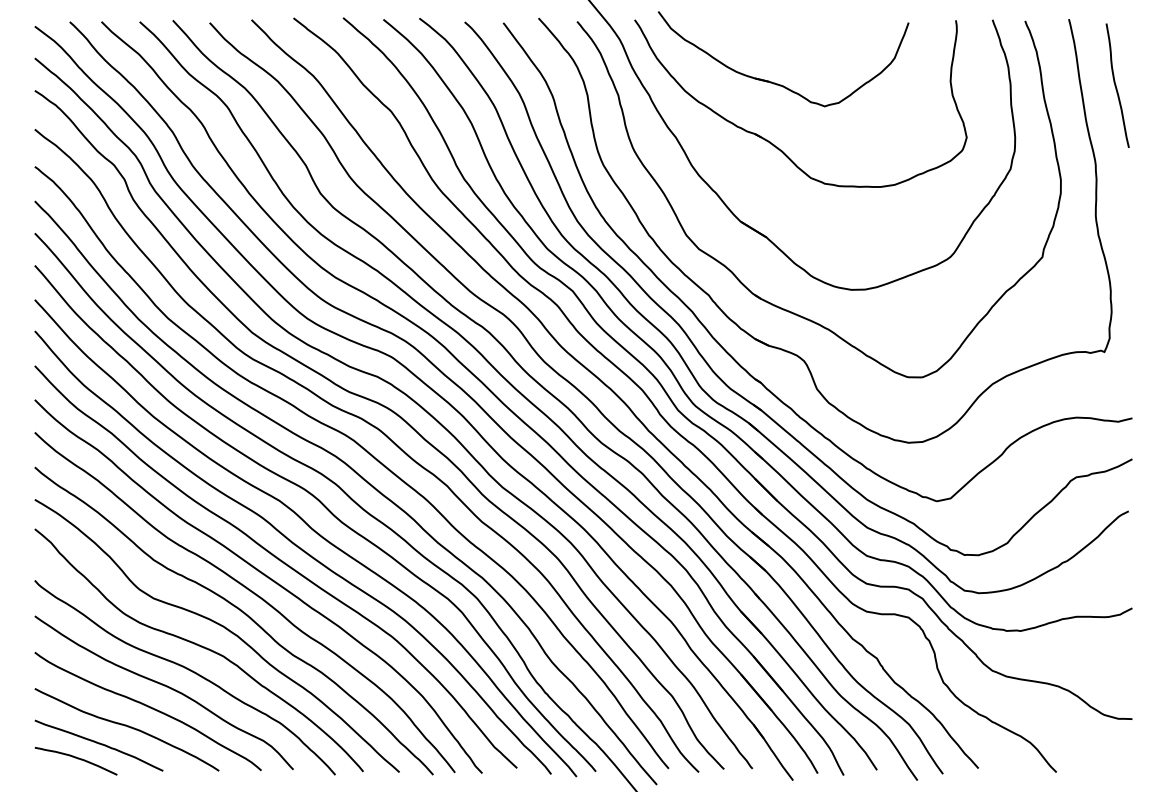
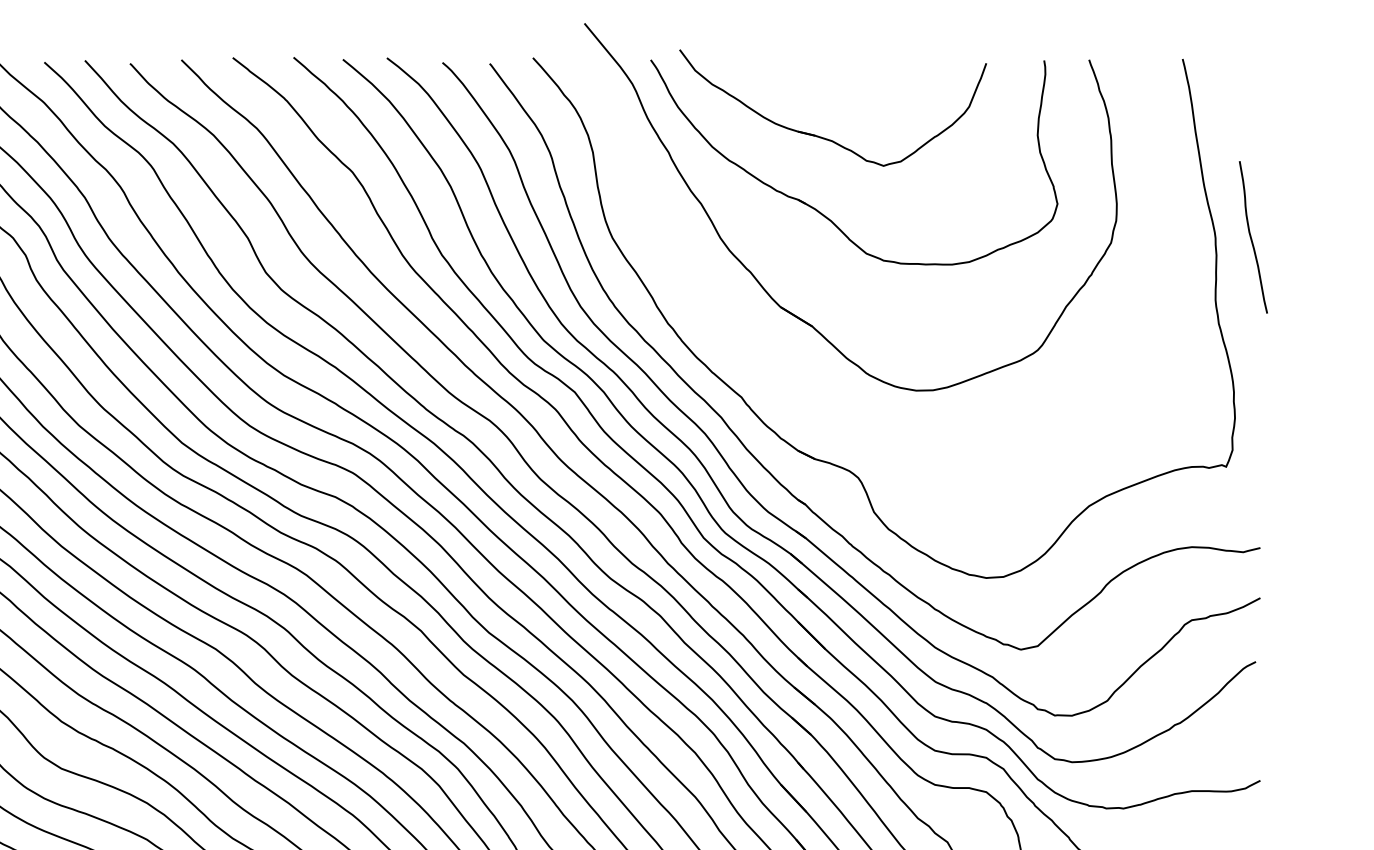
curve: (1116, 85) -> (1251, 237), moved
part: (736, 275) -> (775, 373), removed

